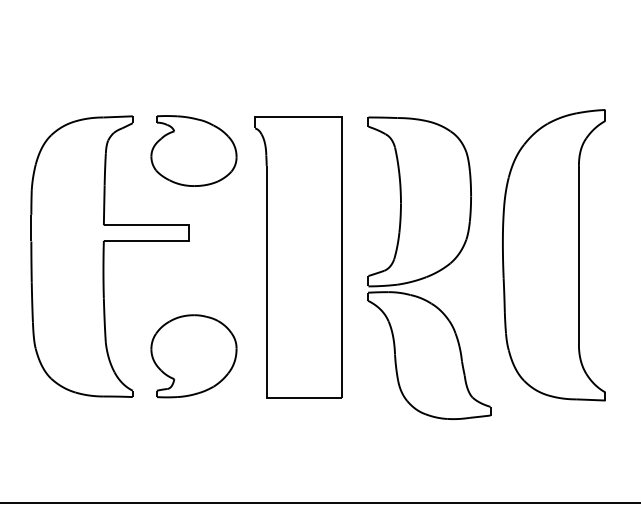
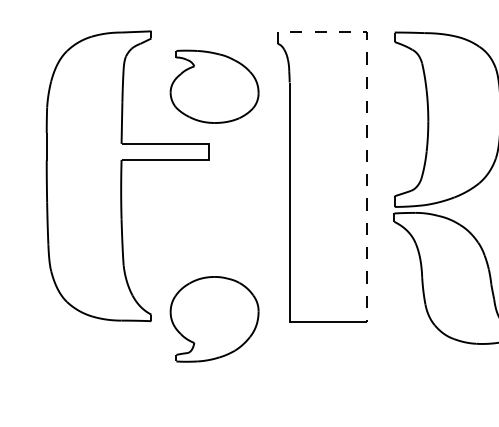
part: (193, 150) -> (214, 86), moved
line: (341, 207) -> (366, 125), solid -> dashed
part: (193, 356) -> (214, 319), moved

